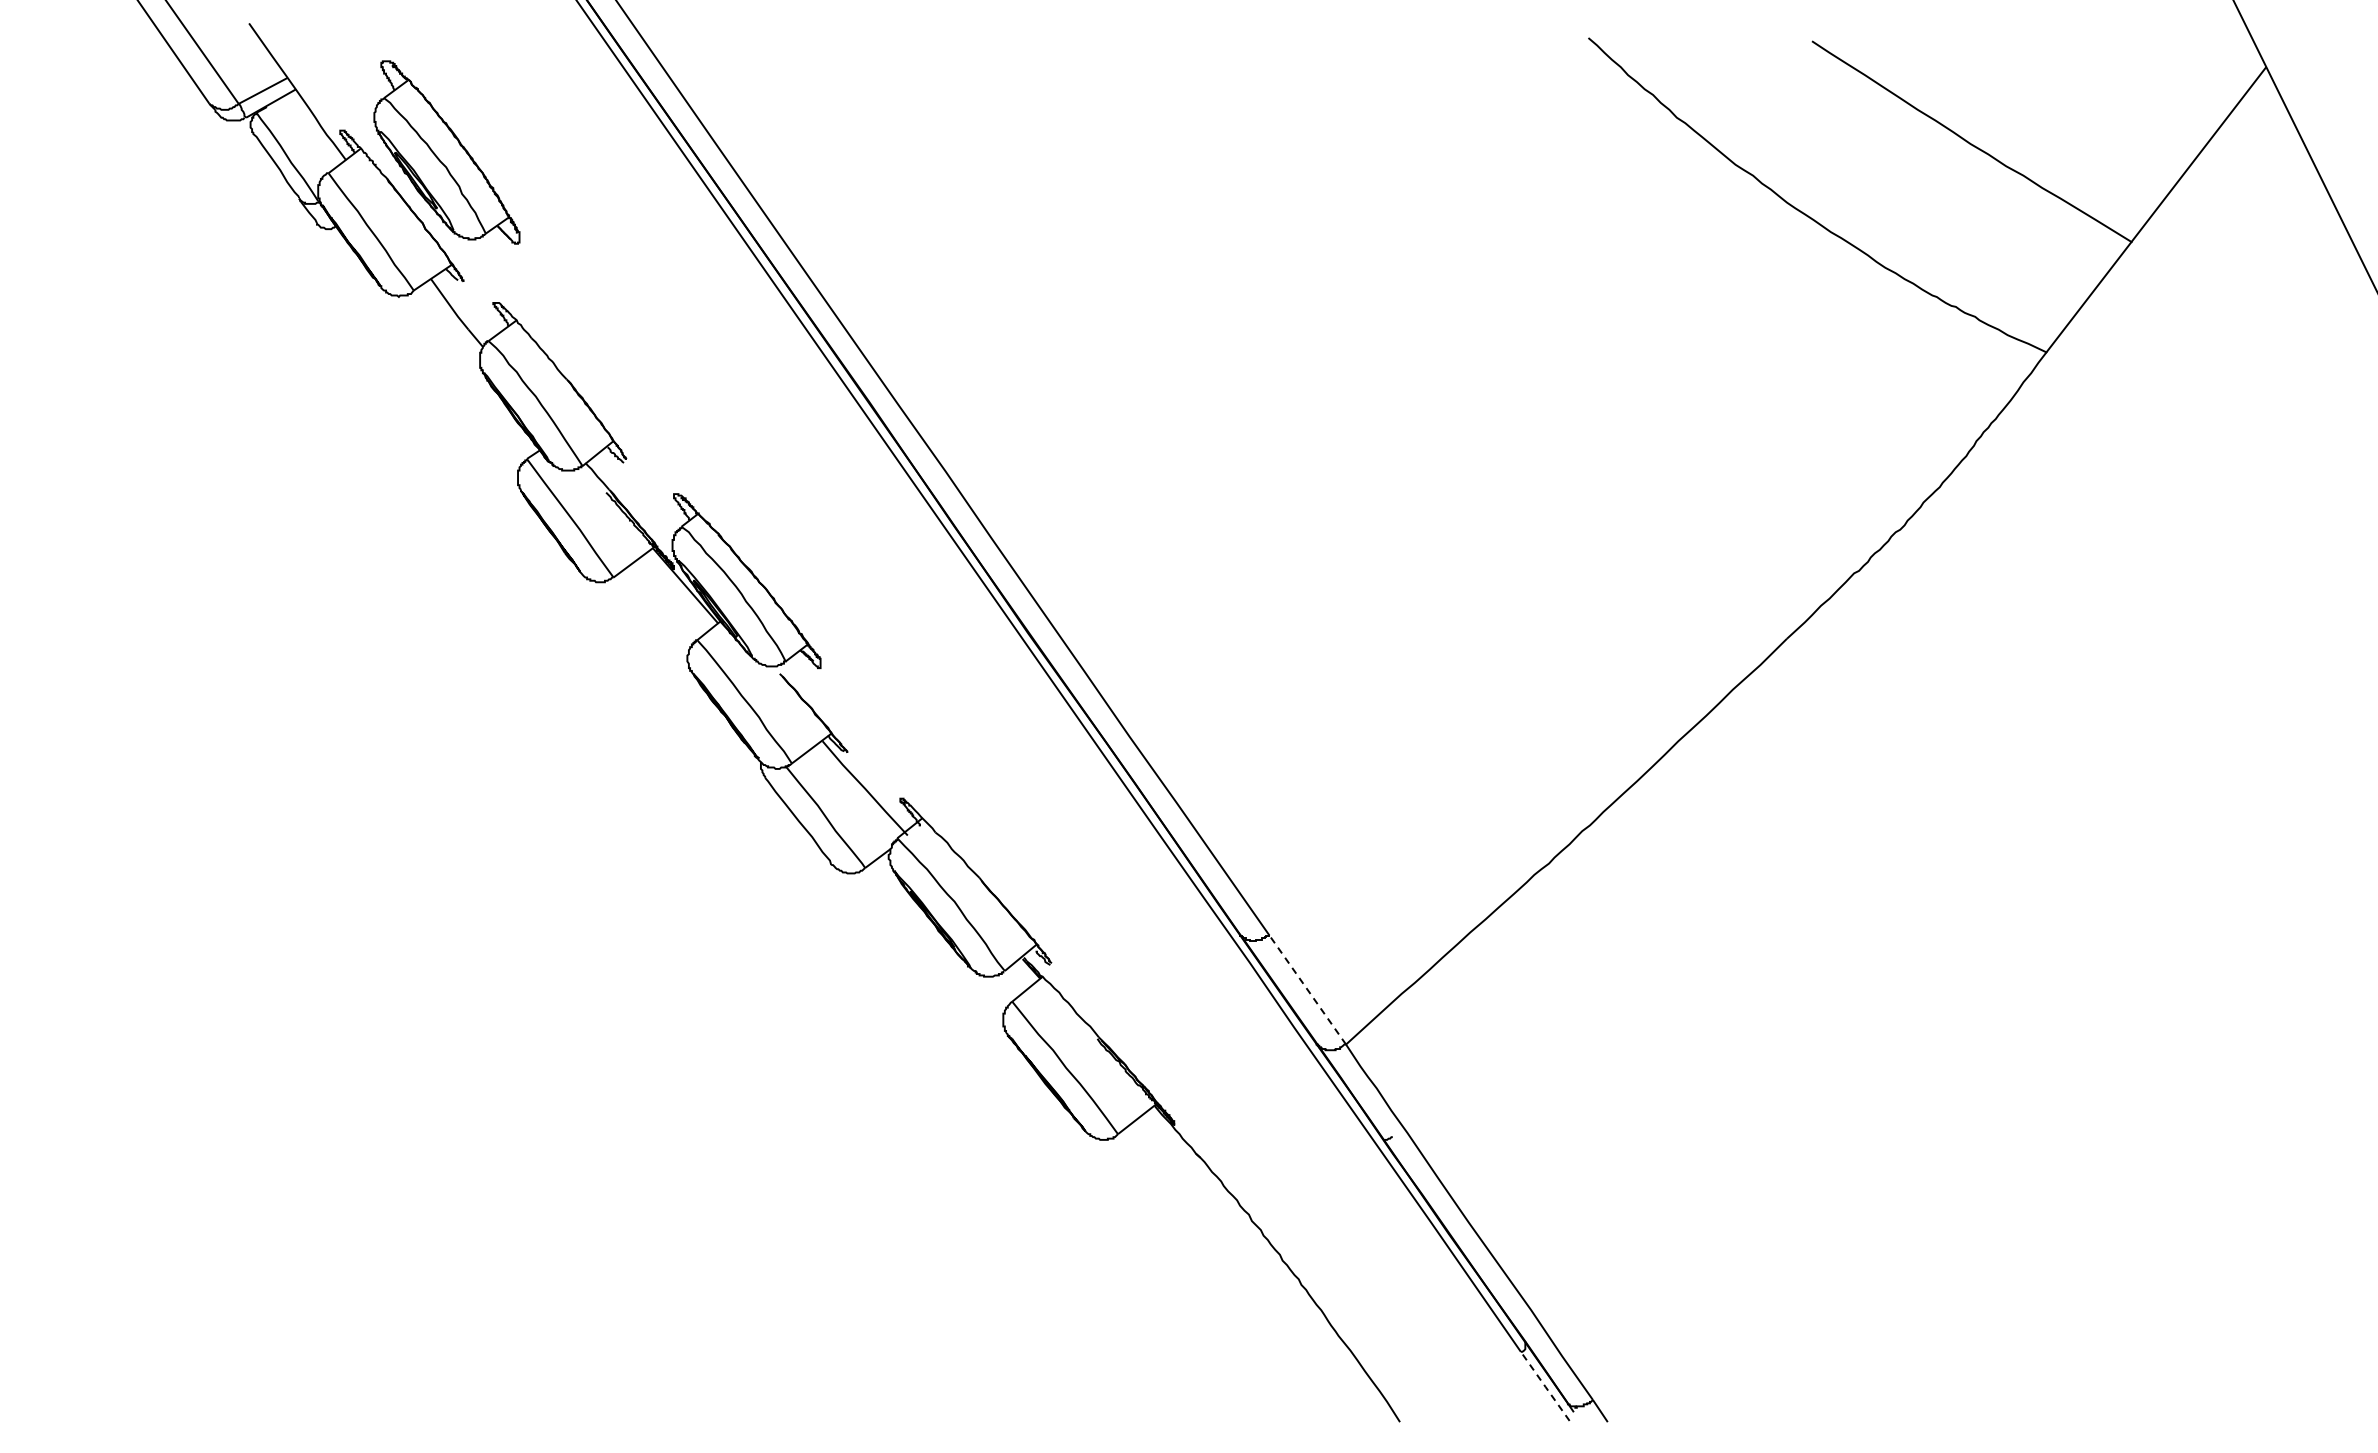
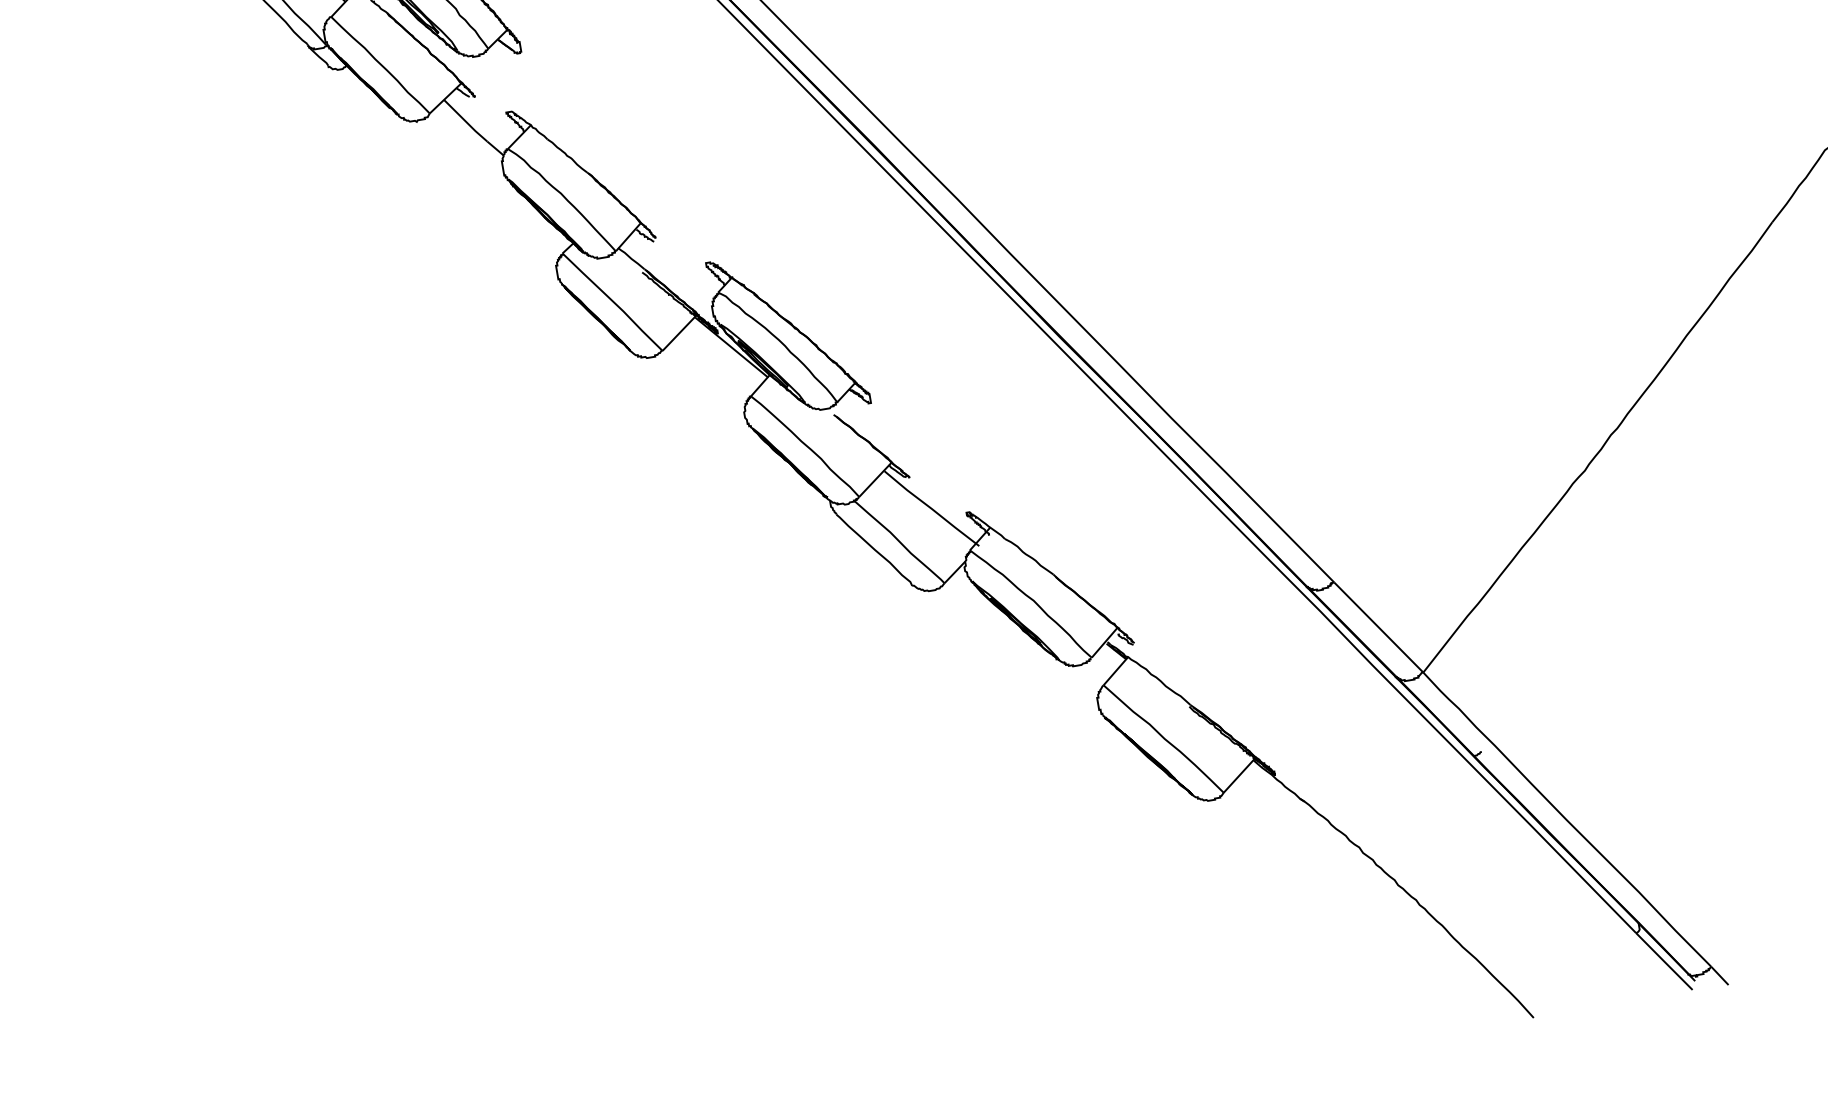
line: (1307, 990) -> (1378, 628), dashed -> solid
line: (1545, 1386) -> (1664, 961), dashed -> solid

